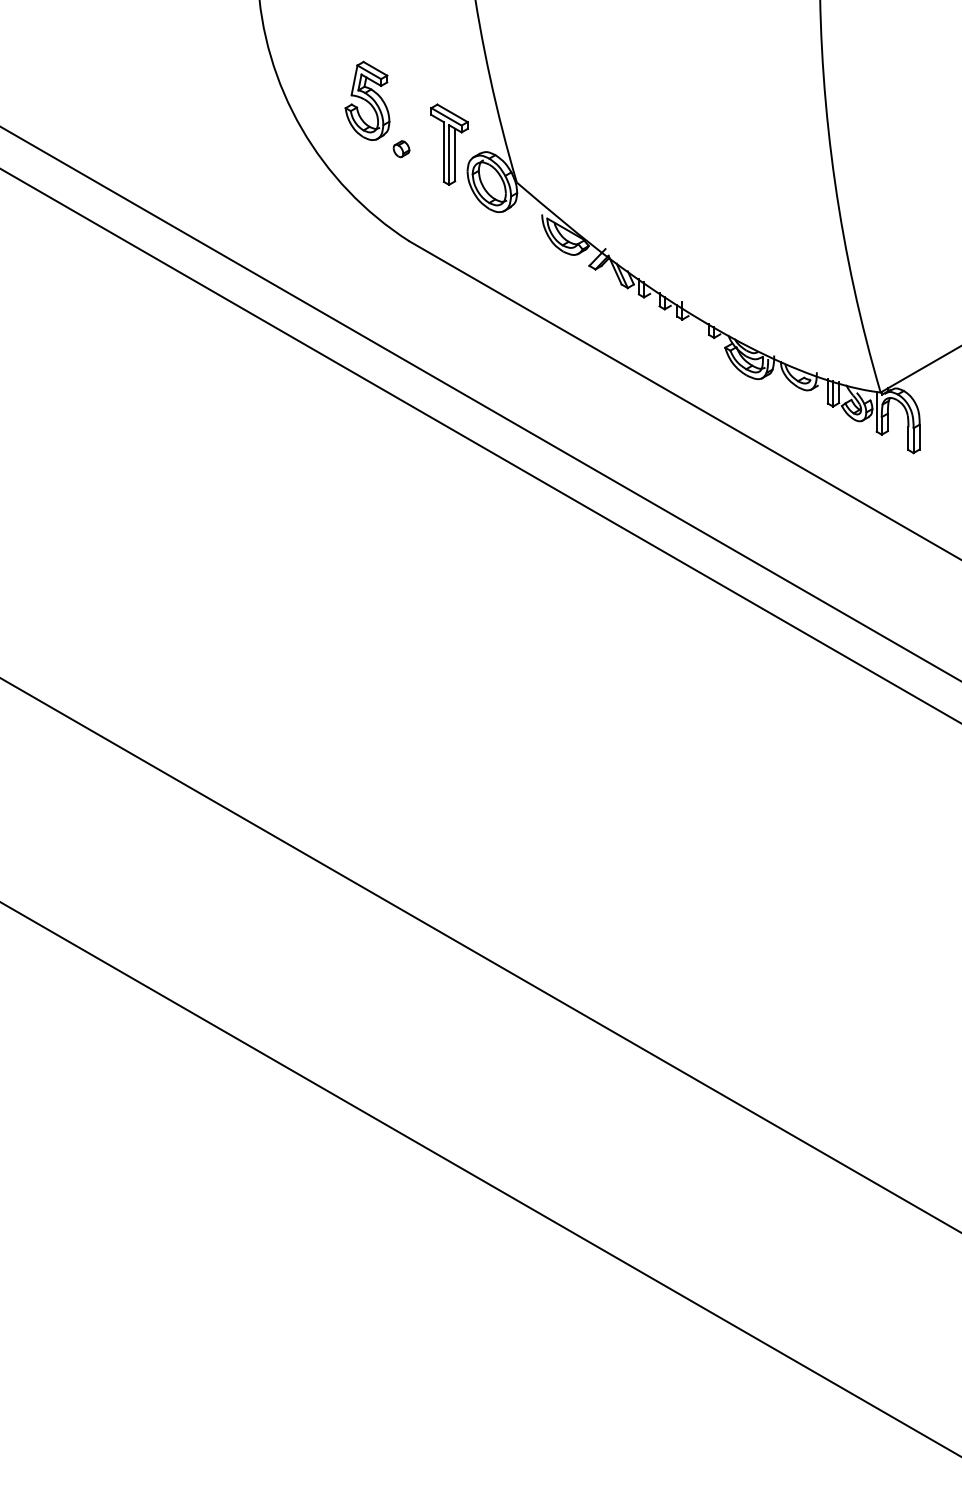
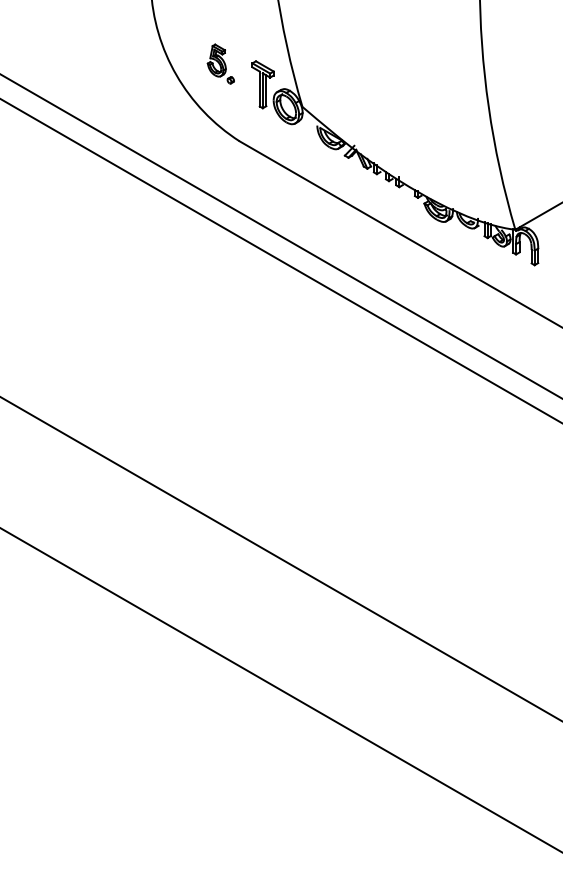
part: (376, 108) -> (220, 63), size x0.7

